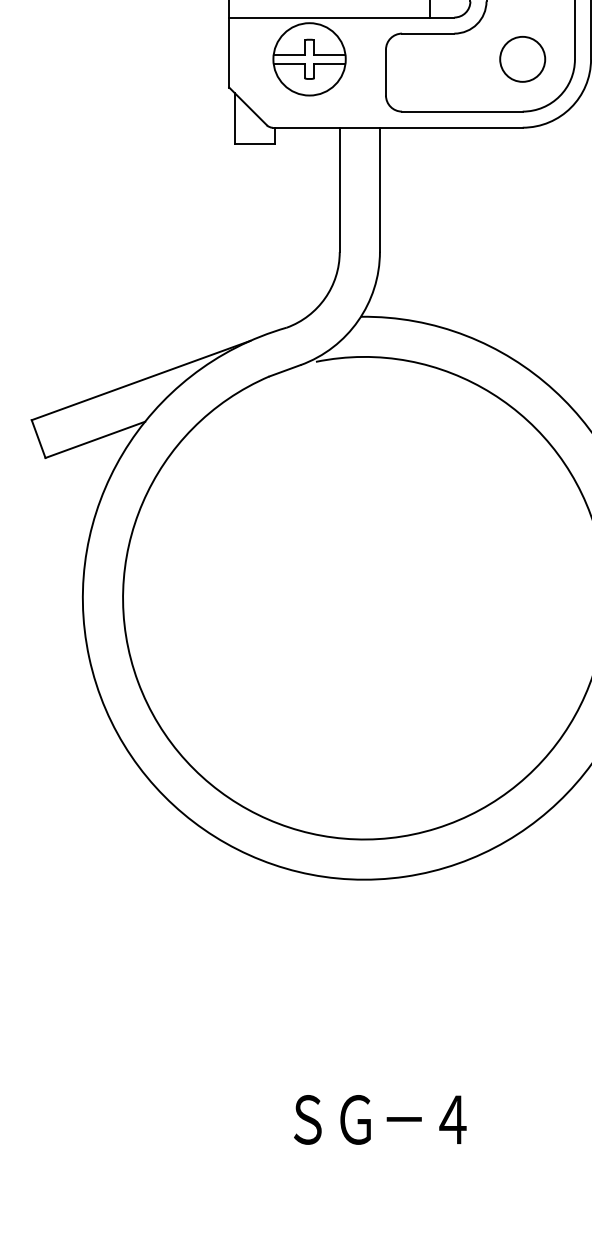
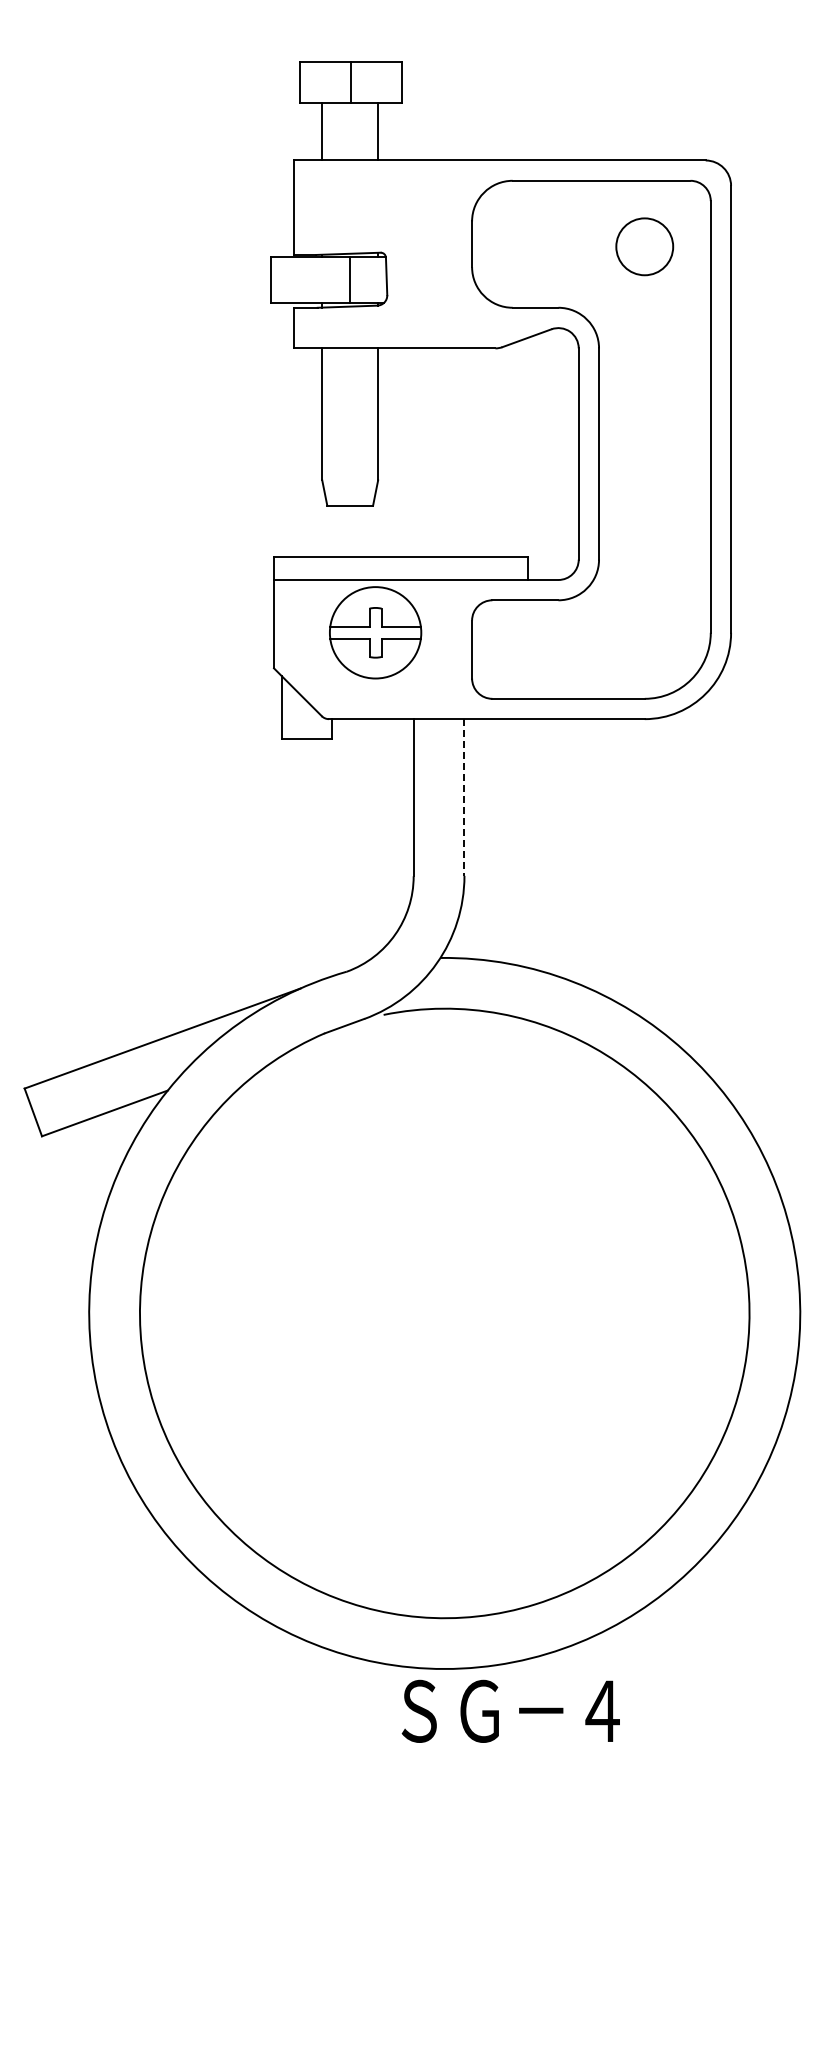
circle: (522, 59) -> (644, 632), removed
line: (379, 189) -> (464, 797), solid -> dashed
text: (379, 1119) -> (510, 1710), moved

